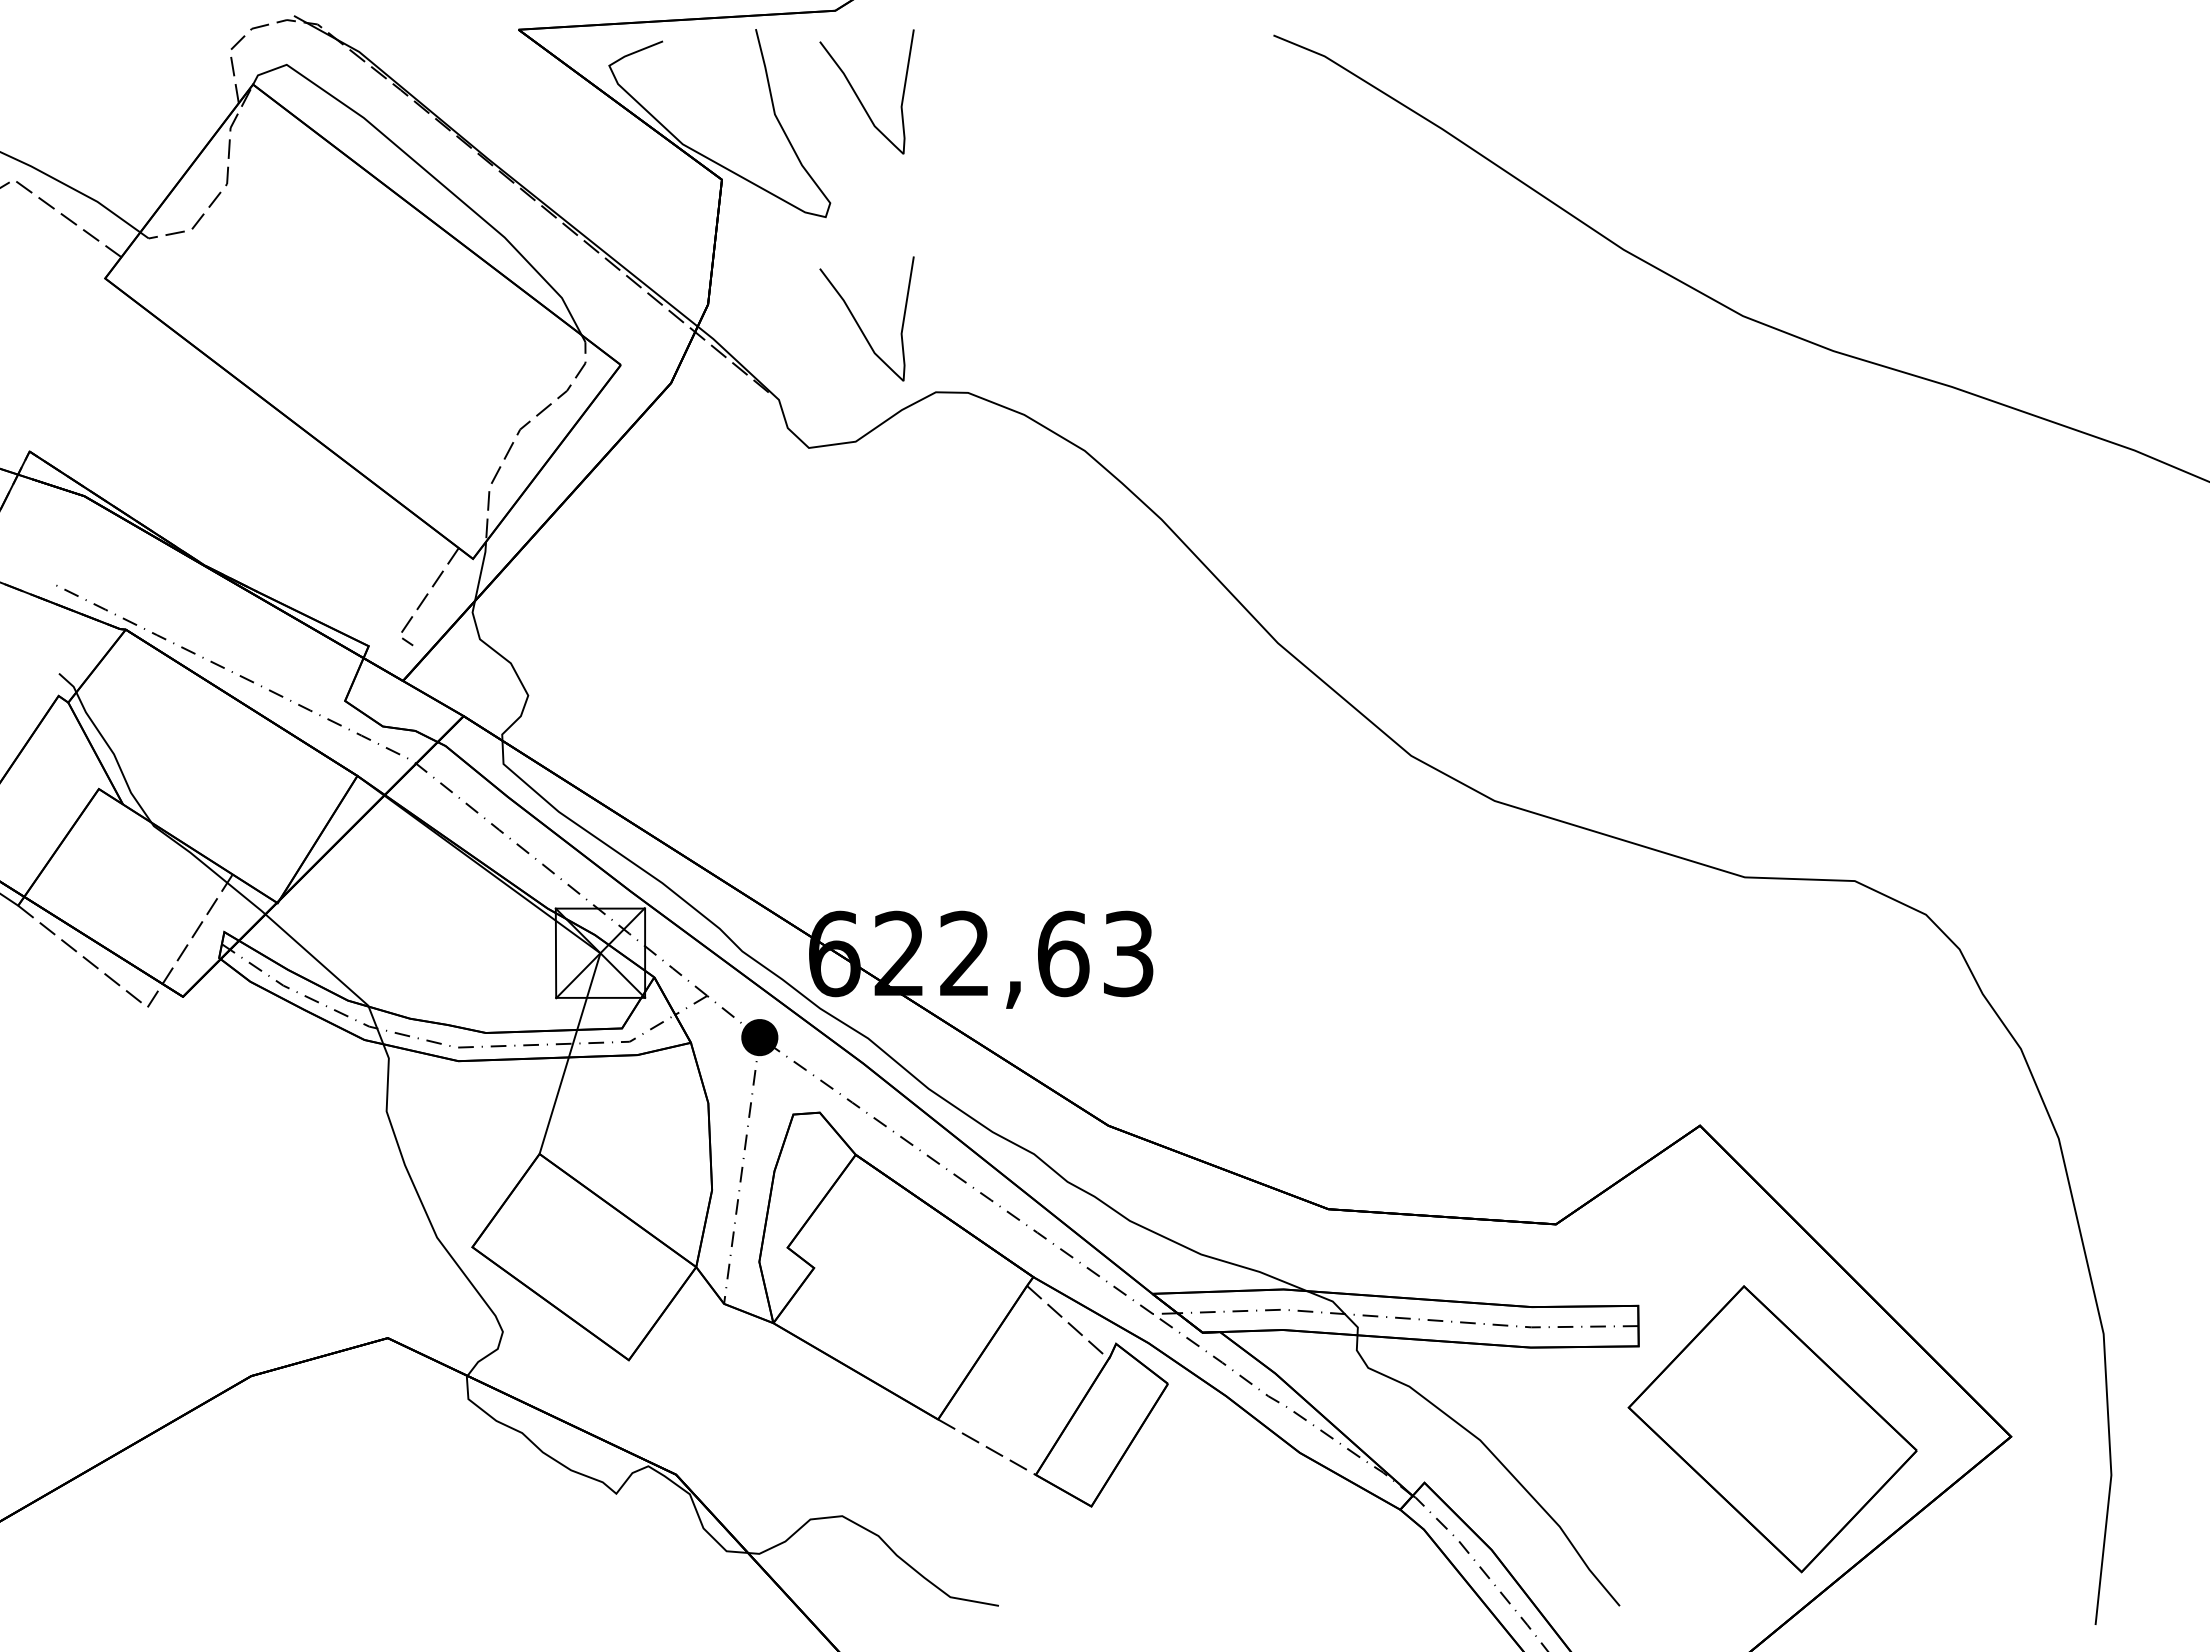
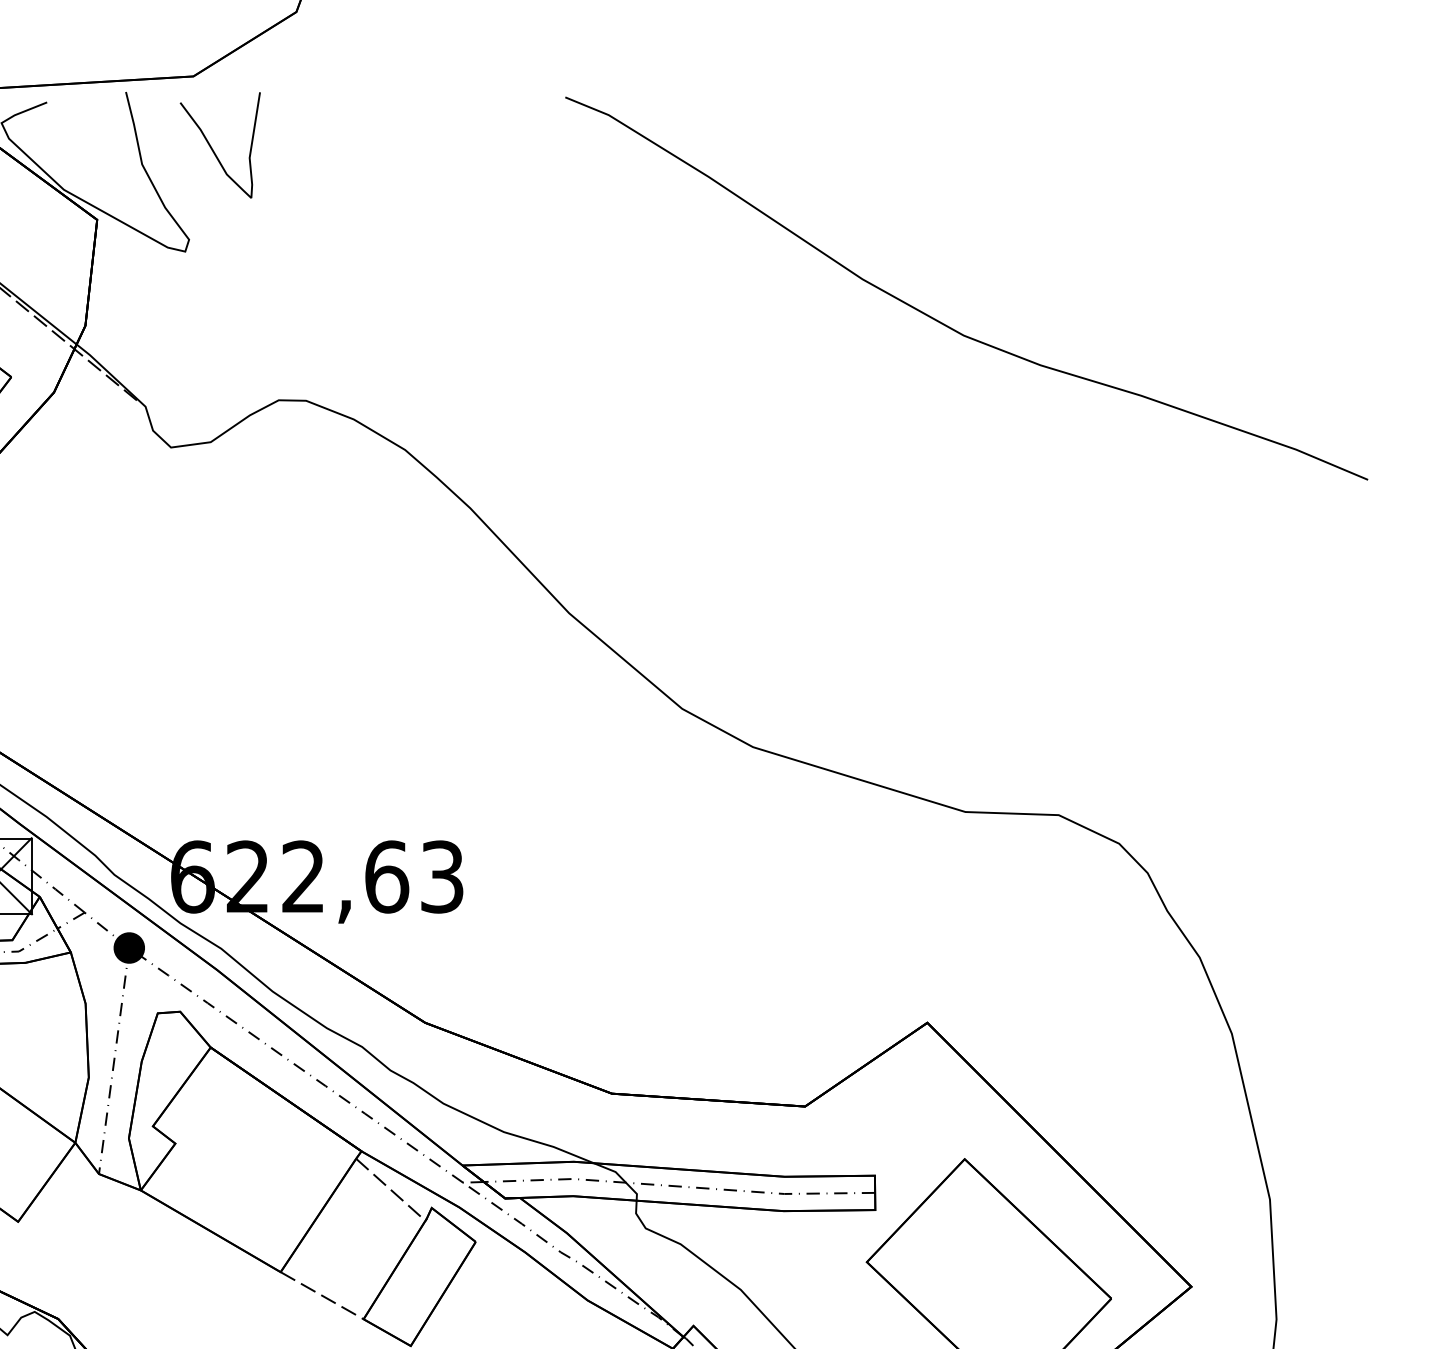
curve: (858, 323) -> (213, 341), removed

